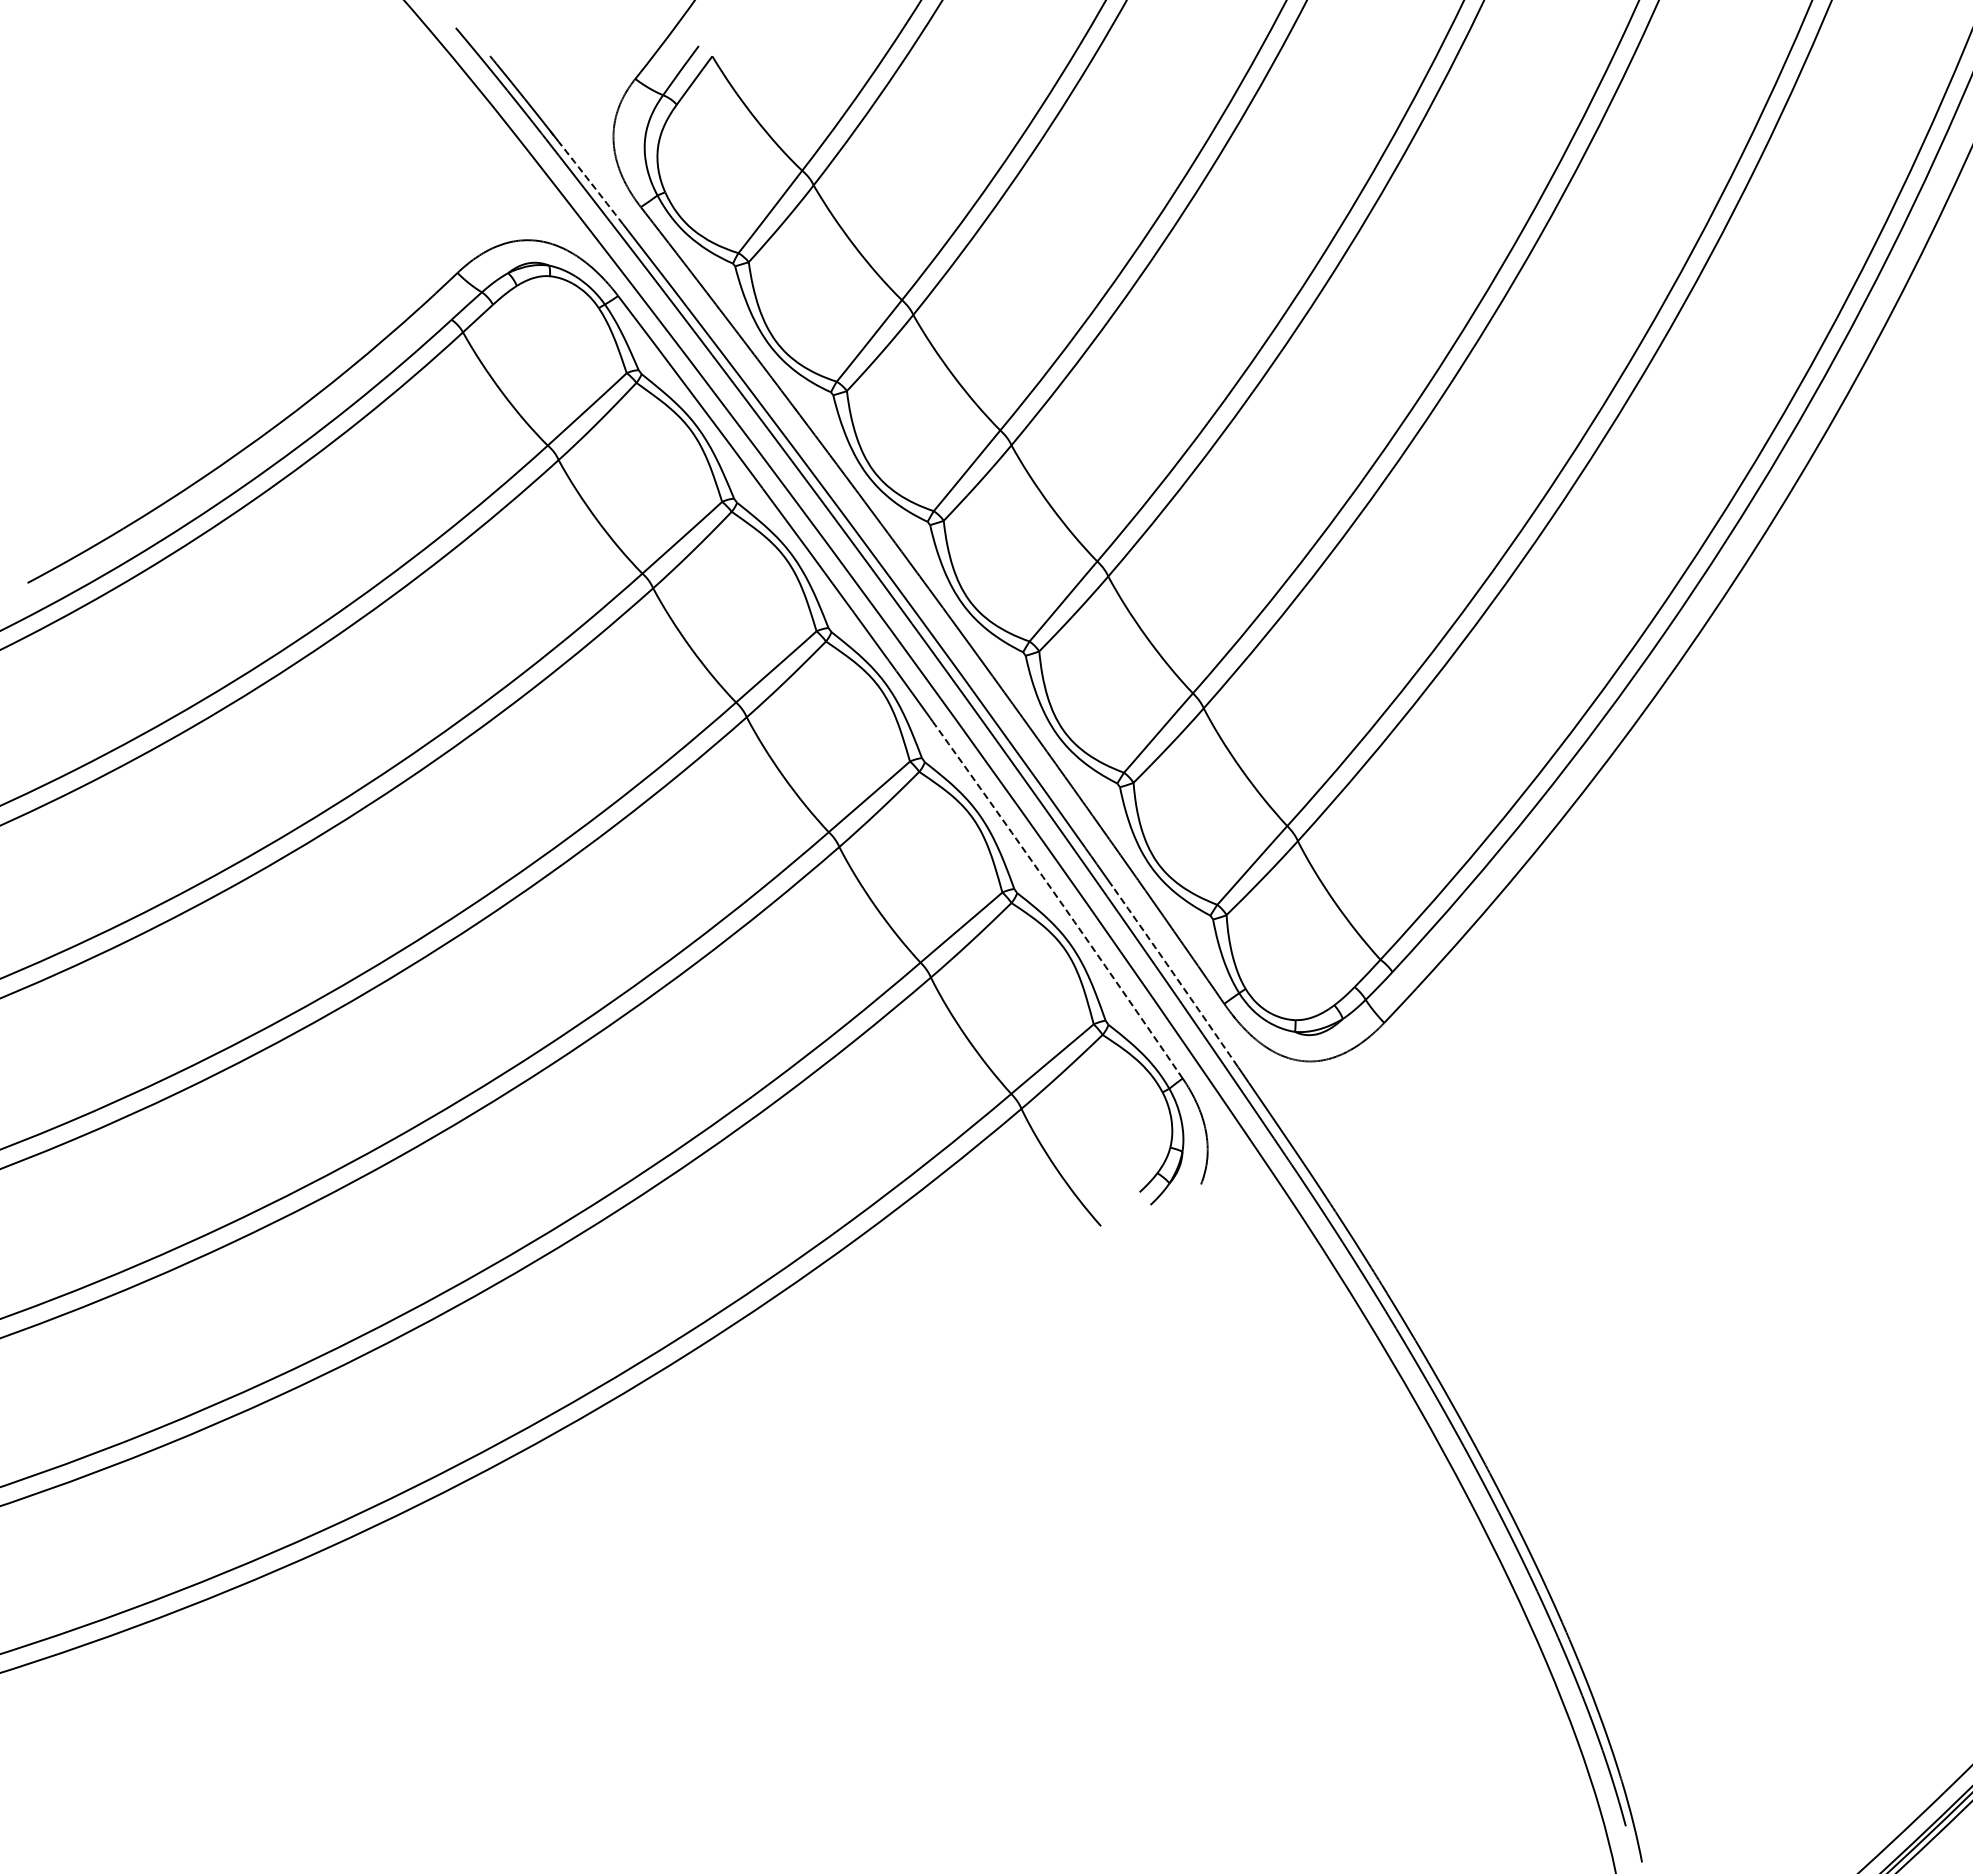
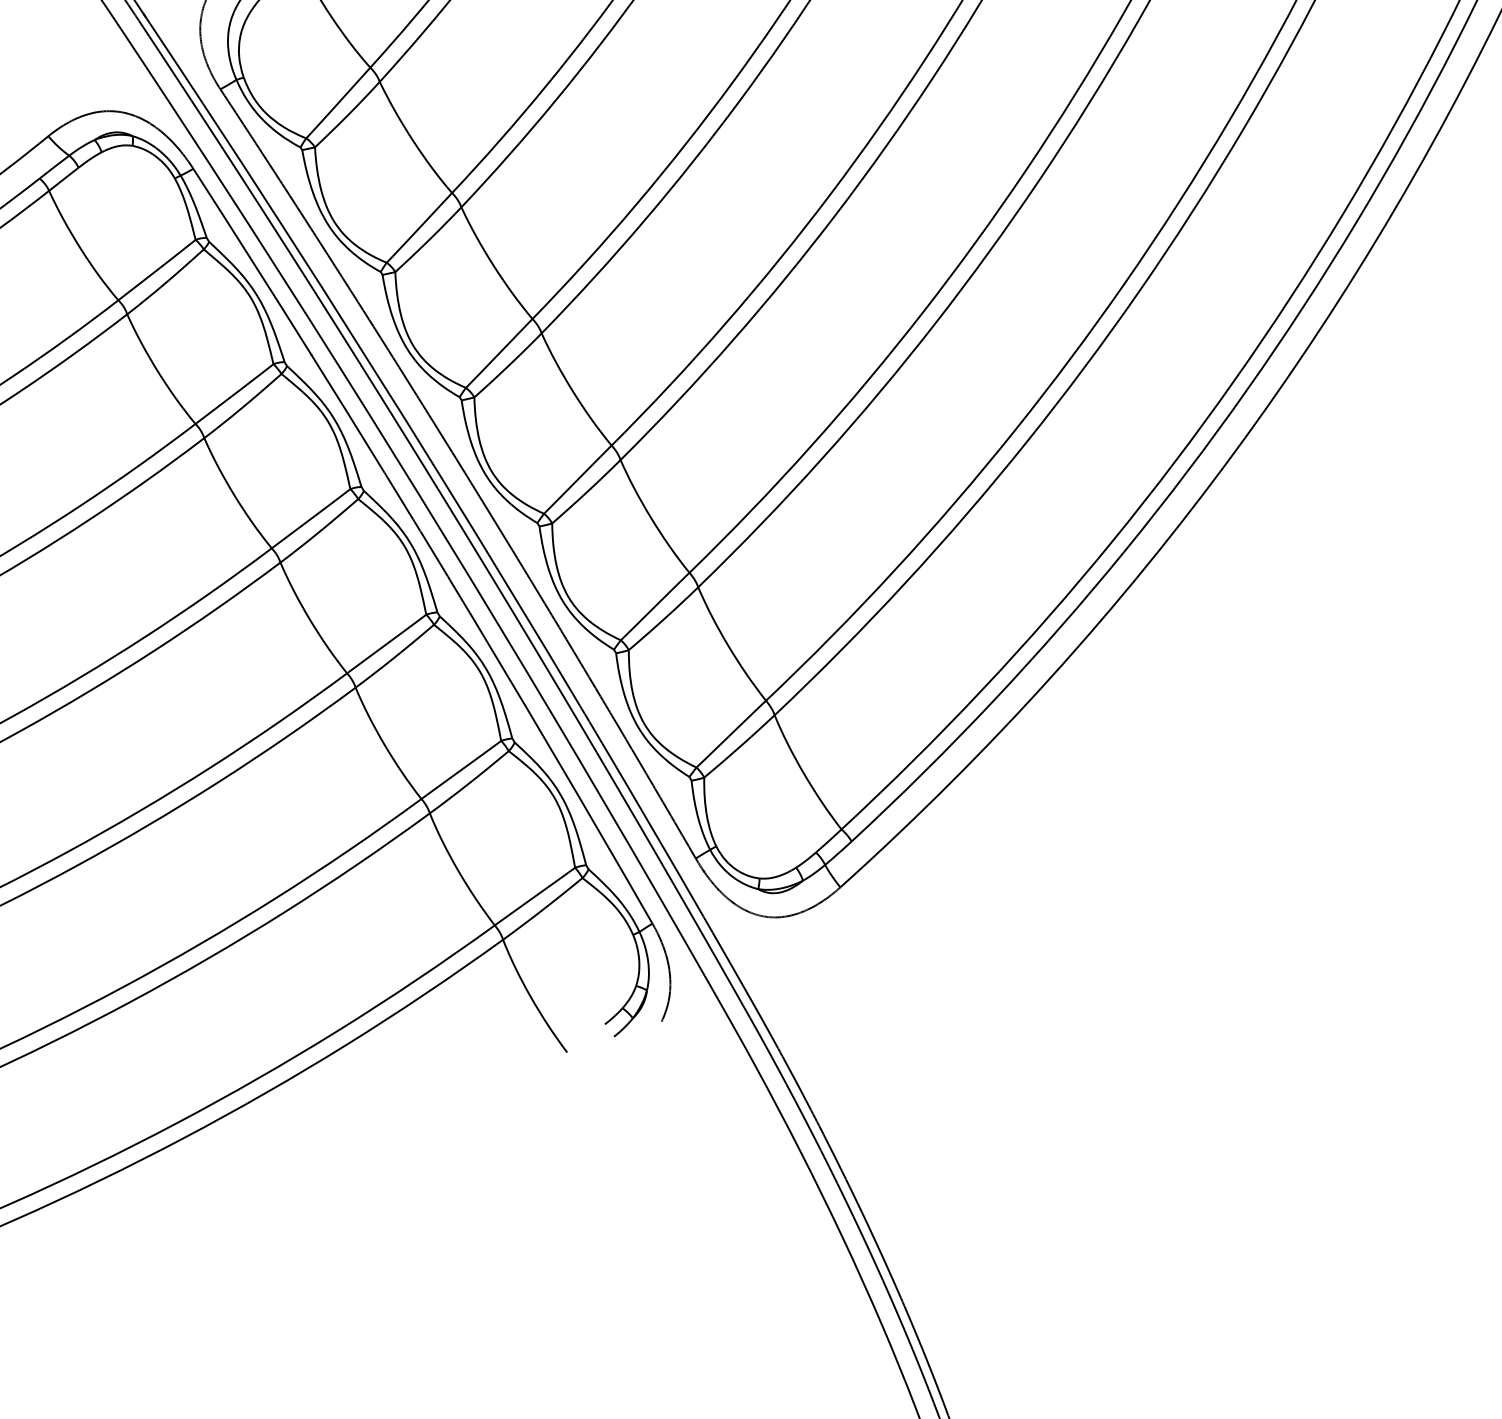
arc: (590, 182) -> (176, 63), dashed -> solid
arc: (1058, 899) -> (551, 751), dashed -> solid
arc: (1175, 976) -> (653, 829), dashed -> solid

